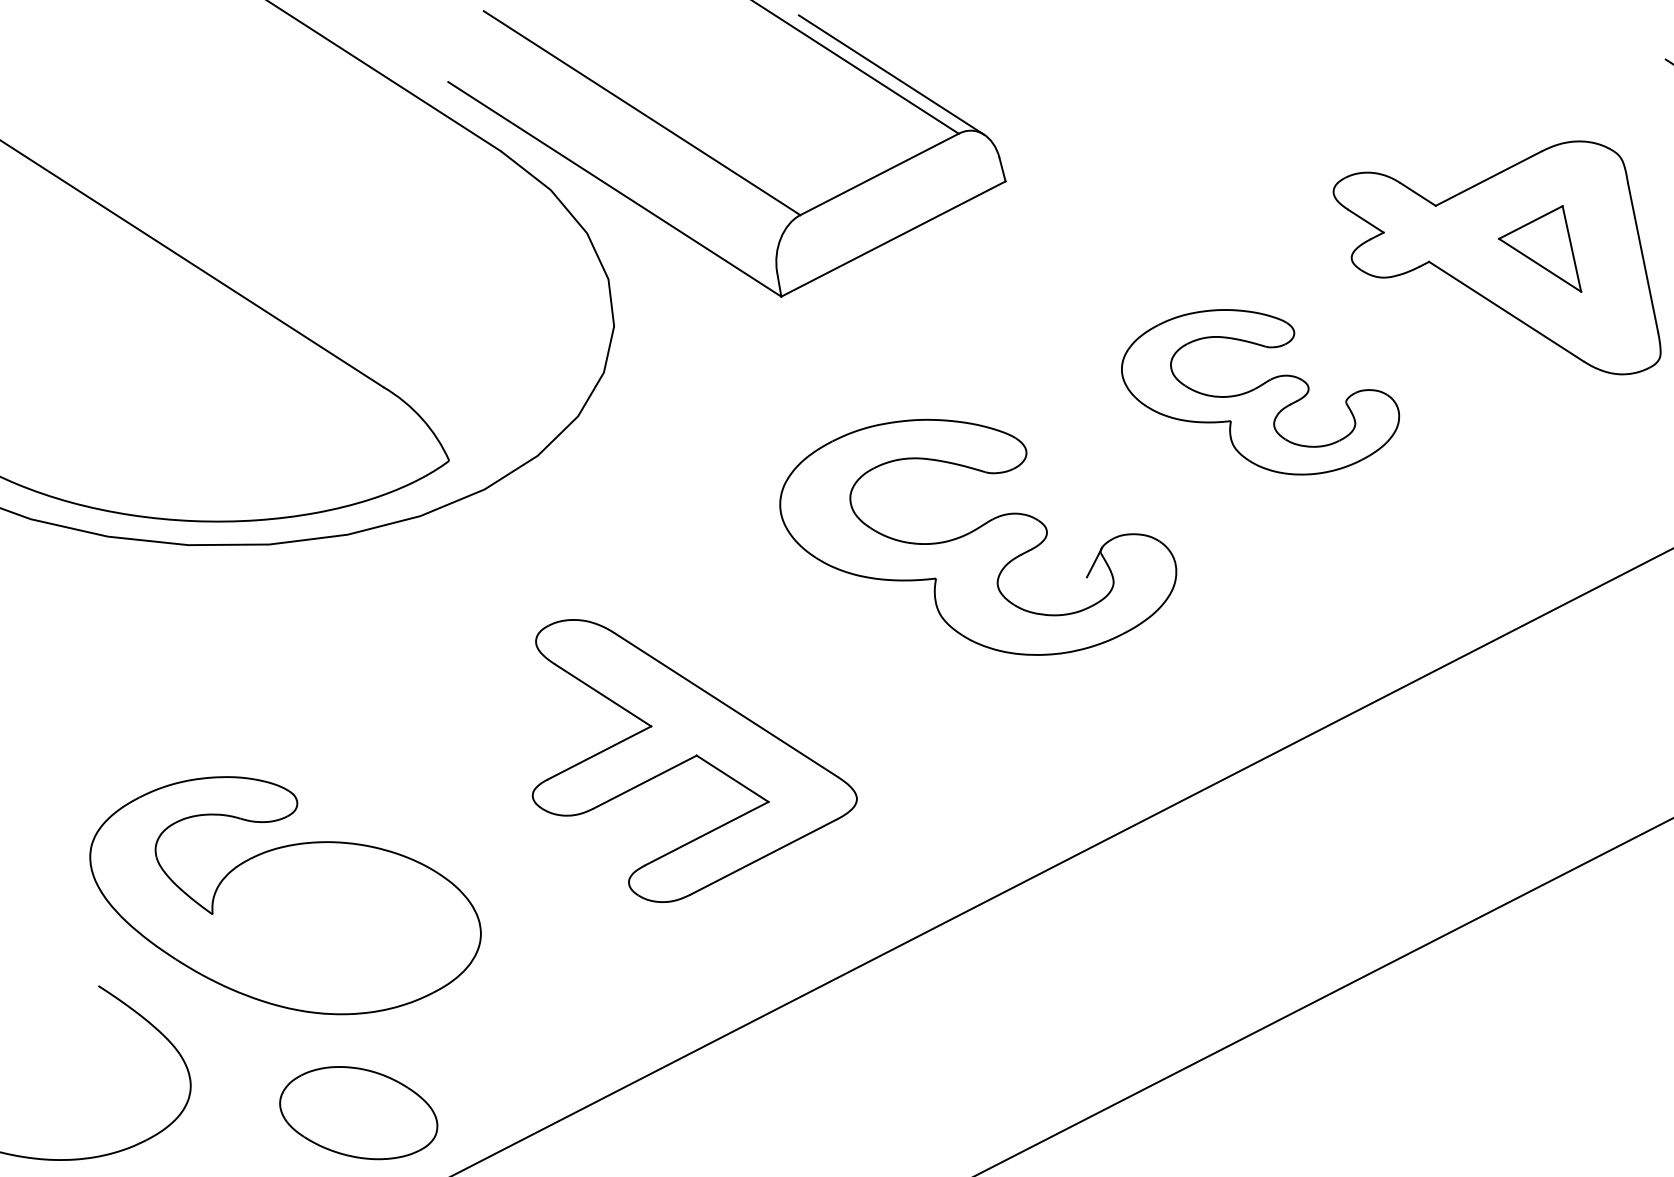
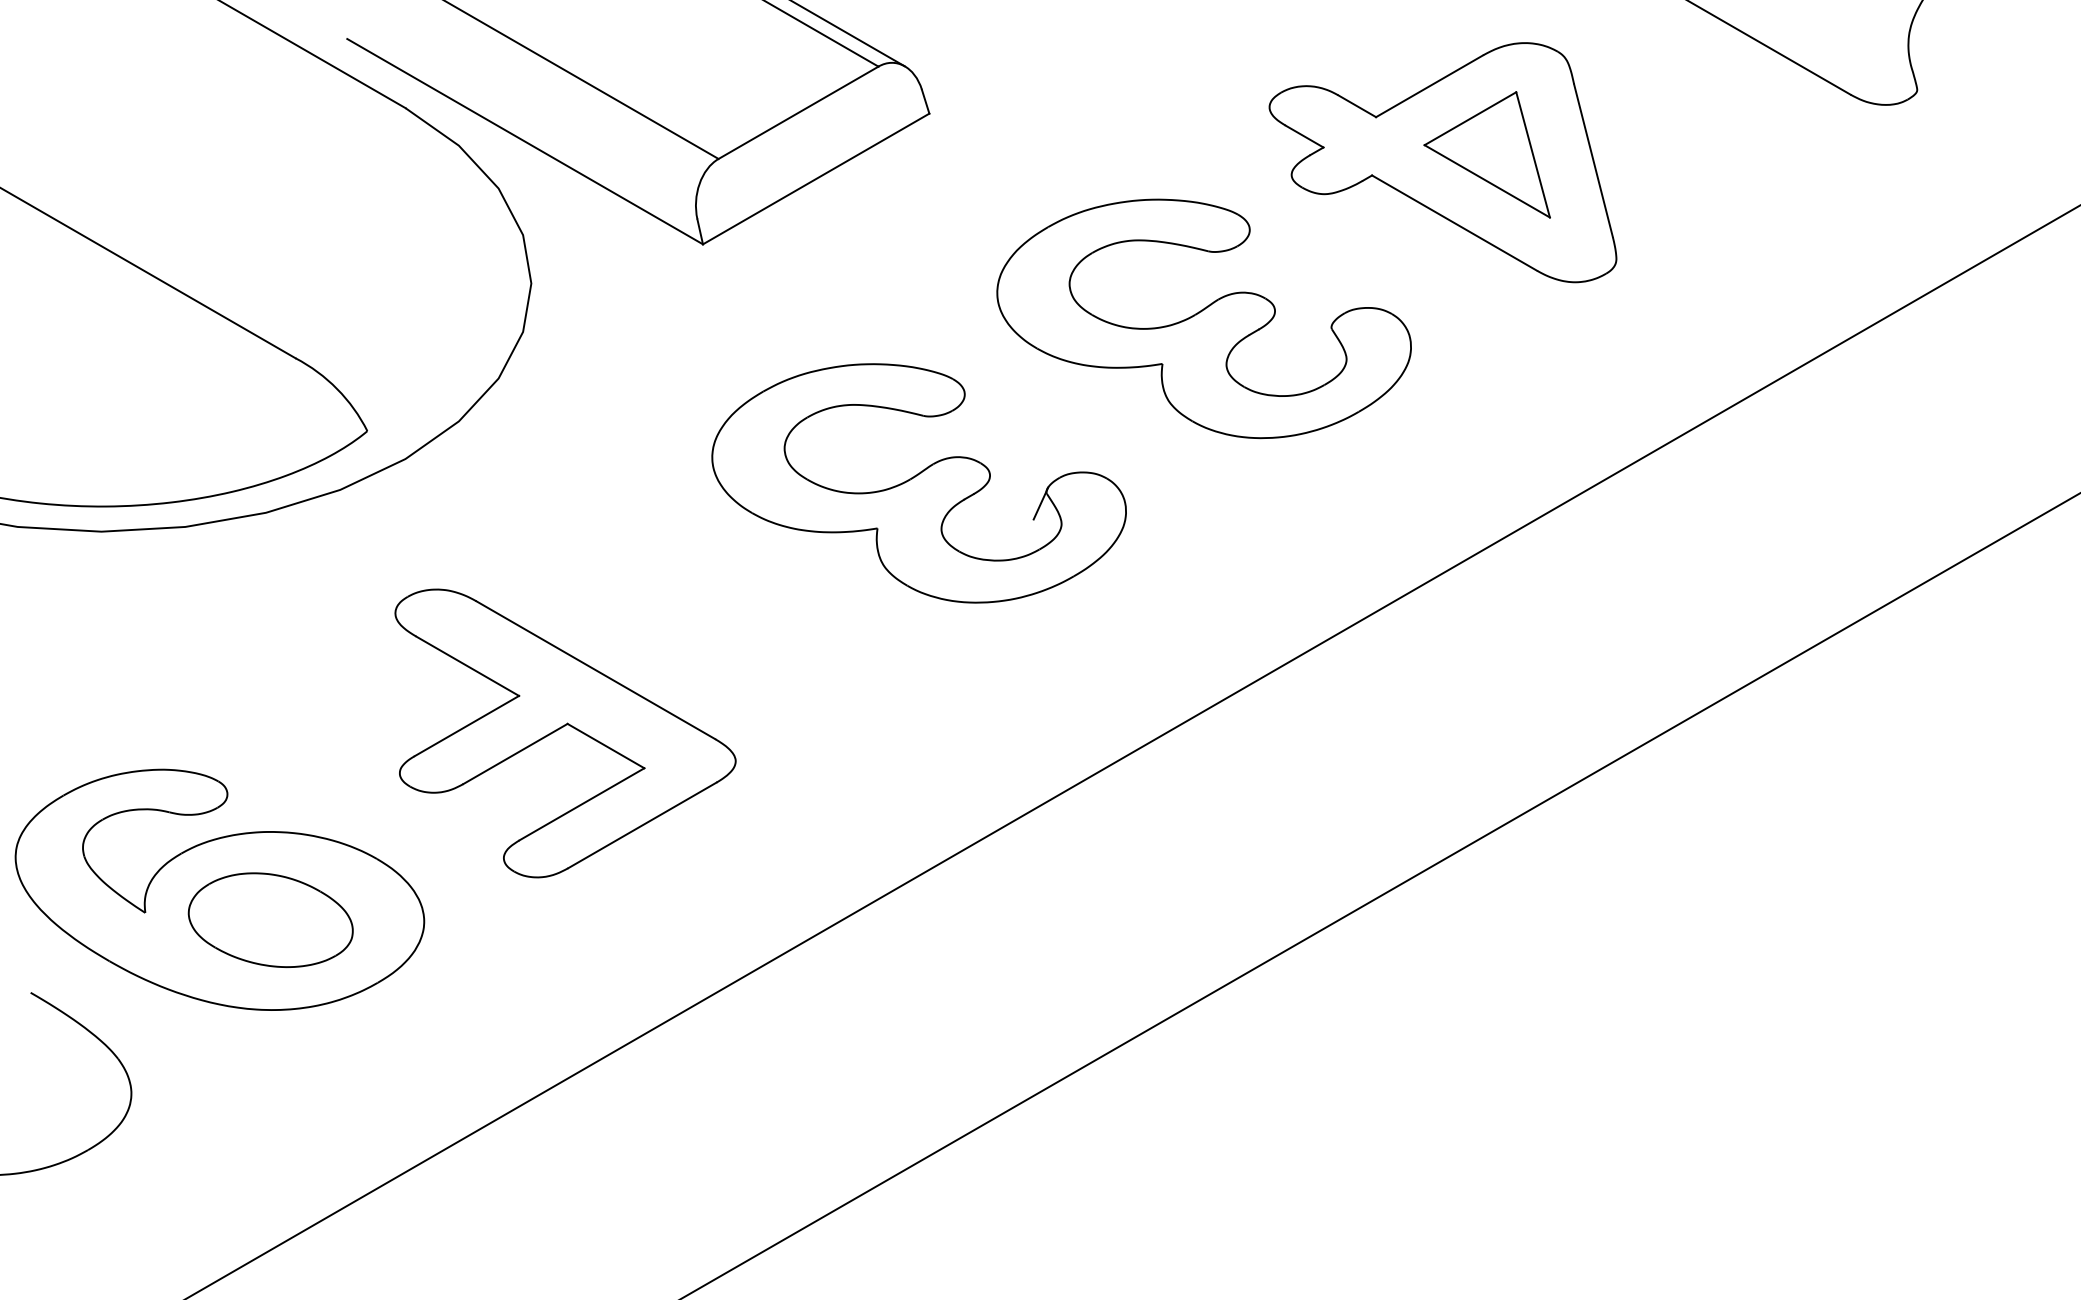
part: (1540, 247) -> (1486, 154), size x1.43
part: (1260, 391) -> (1203, 318), size x1.43
part: (692, 758) -> (563, 727), moved
part: (358, 1112) -> (270, 919), moved

